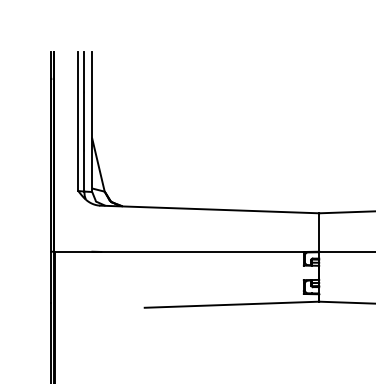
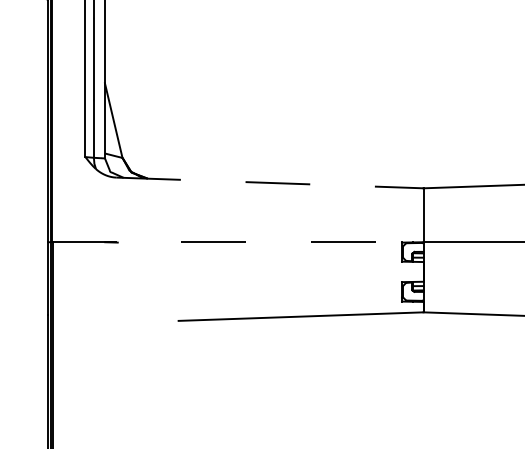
line: (209, 209) -> (269, 182), solid -> dashed
line: (187, 251) -> (238, 241), solid -> dashed

